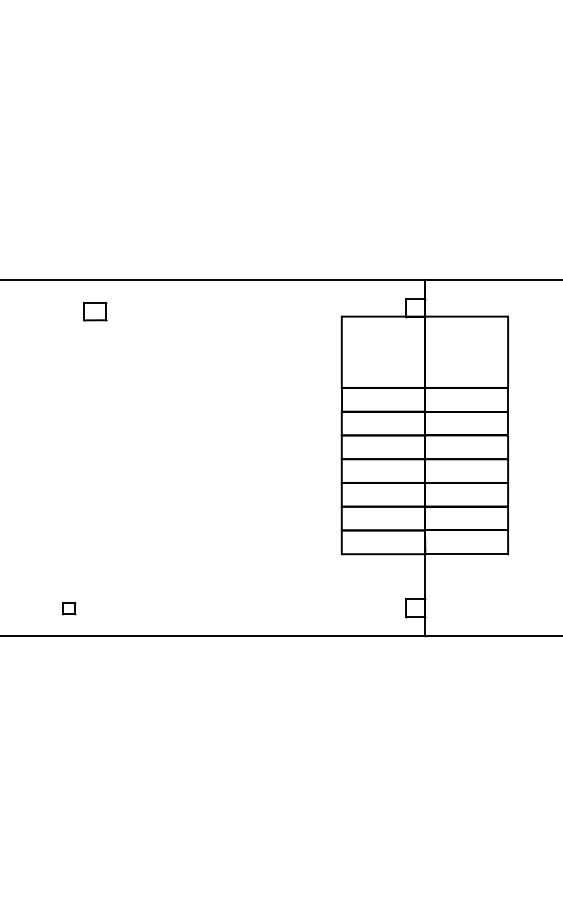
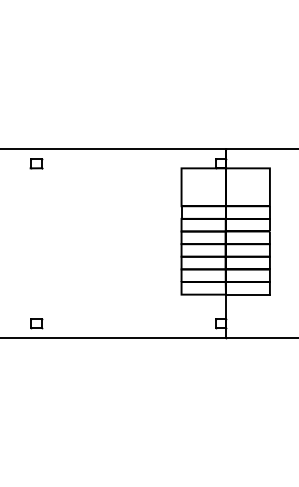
part: (95, 311) -> (36, 163), moved
part: (68, 608) -> (36, 323), size x1.67

